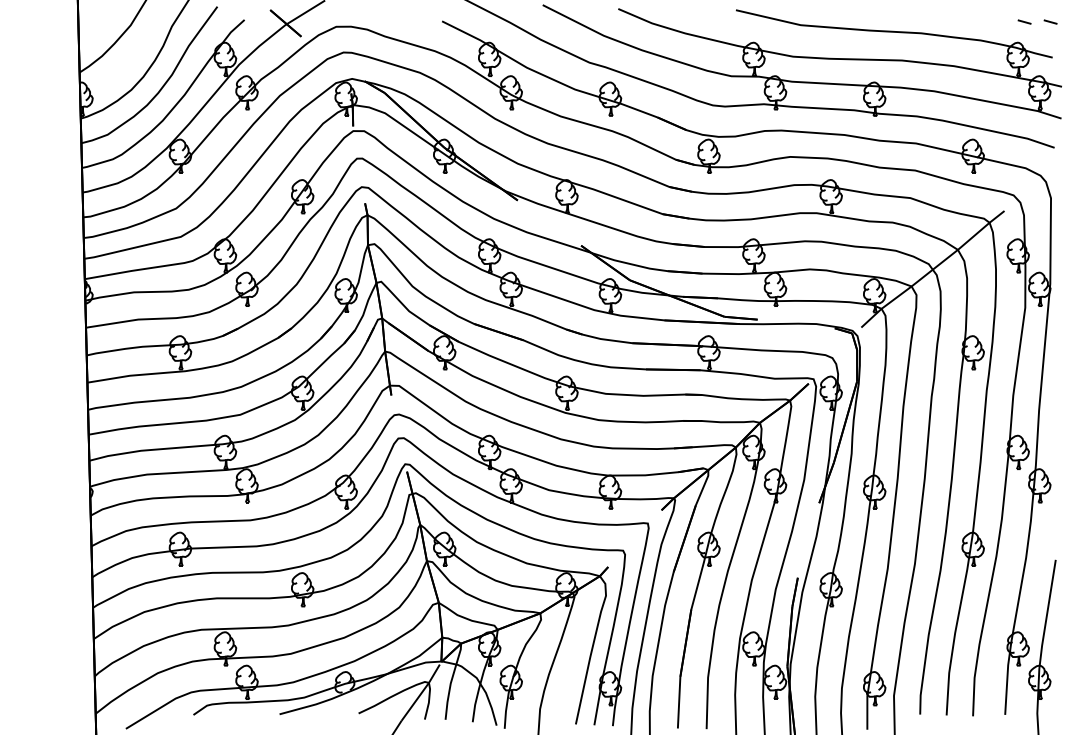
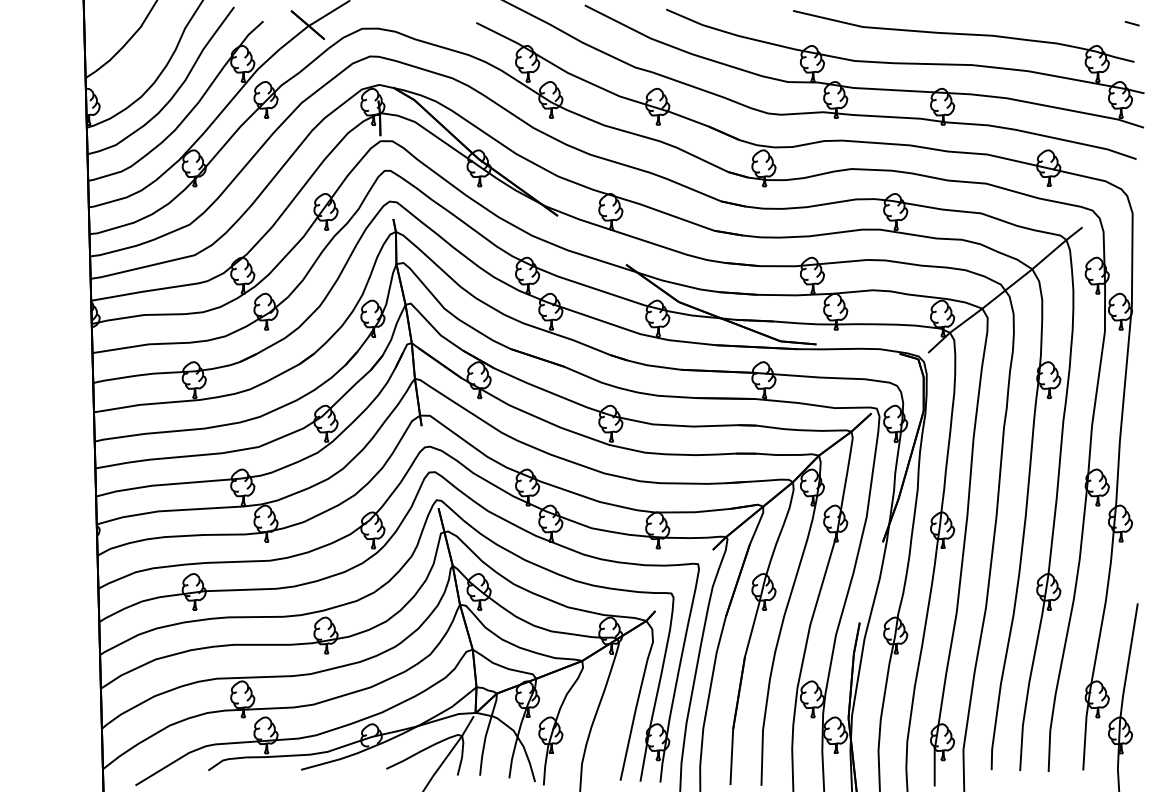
line: (1024, 21) -> (1104, 23), removed

